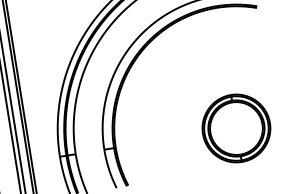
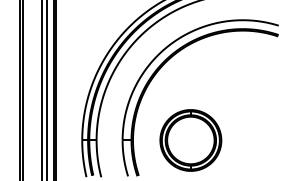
part: (236, 128) -> (190, 140), moved

